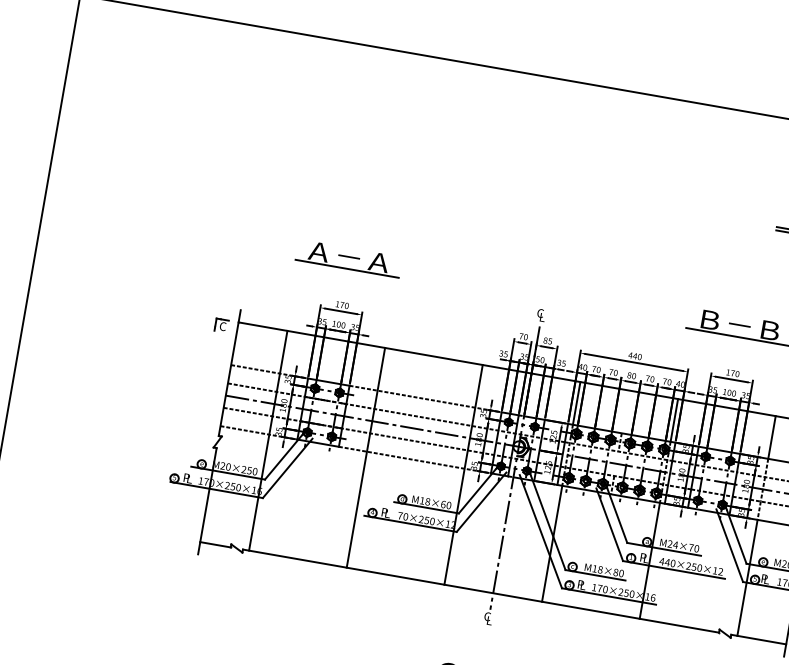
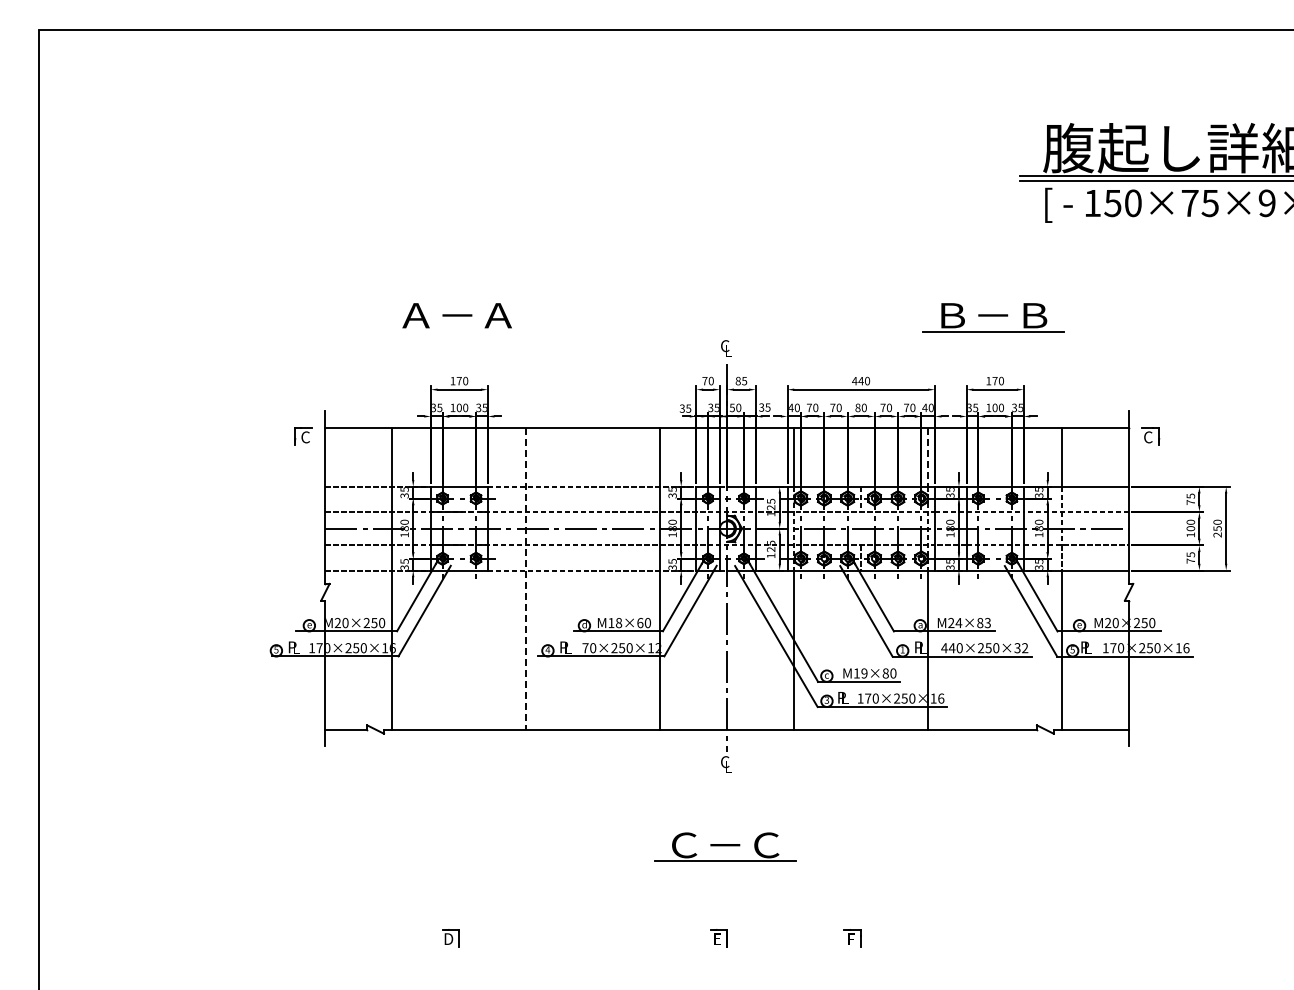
line: (347, 268) -> (457, 331), removed
line: (674, 420) -> (928, 457), solid -> dashed
line: (366, 457) -> (526, 578), solid -> dashed
text: (693, 548) -> (983, 623), M24×70 -> M24×83
text: (600, 569) -> (864, 673), M18×80 -> M19×80
text: (715, 571) -> (1017, 648), 440×250×12 -> 440×250×32

